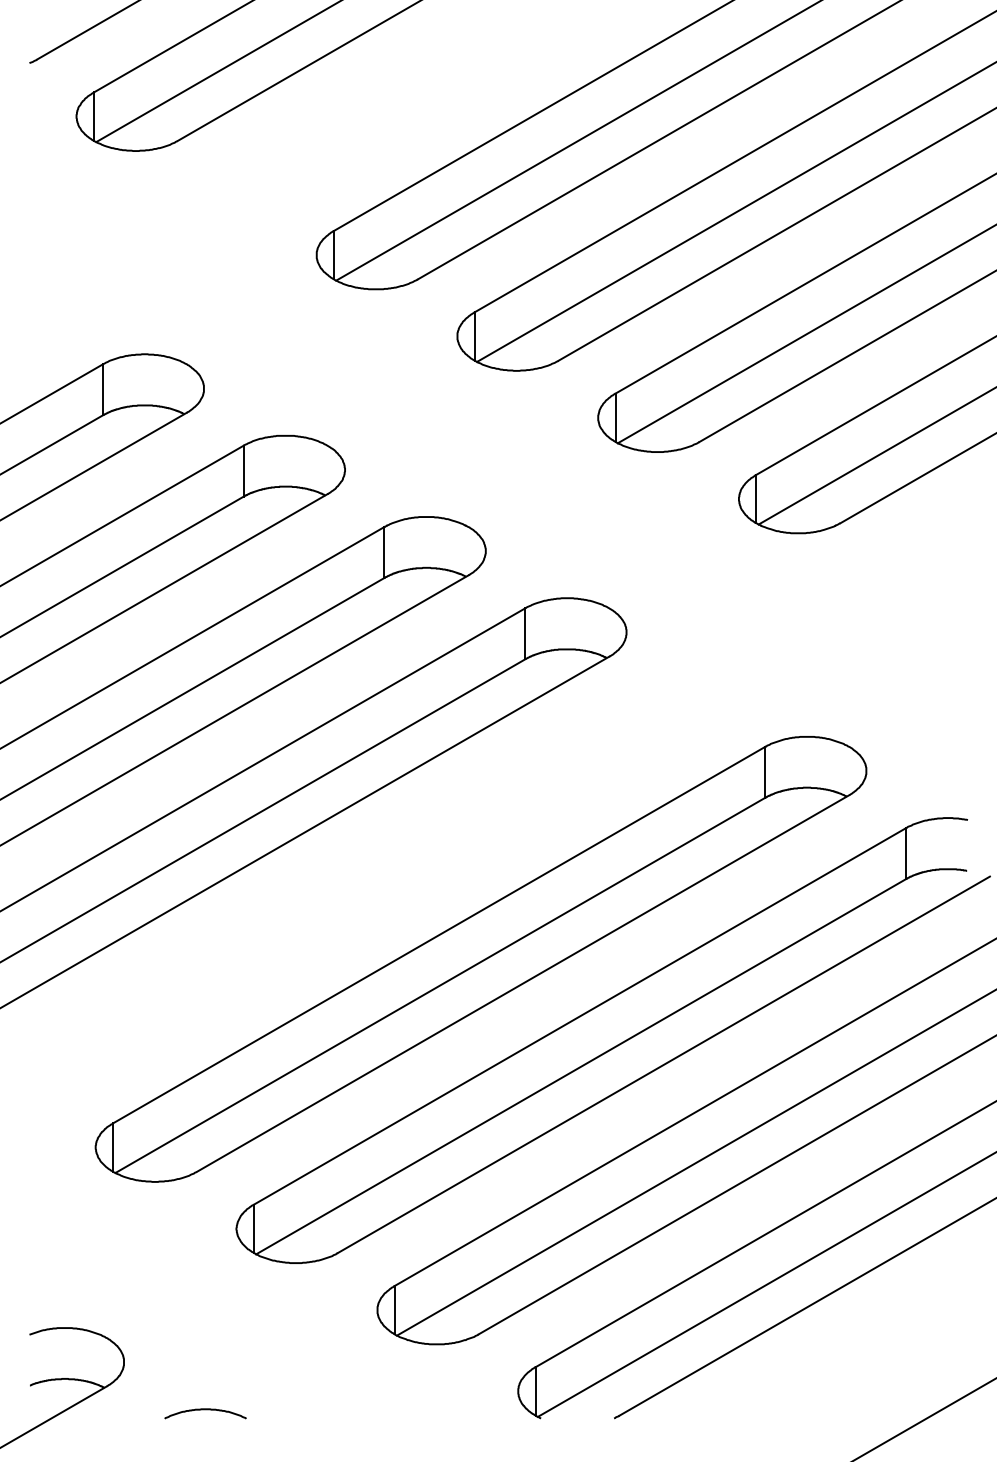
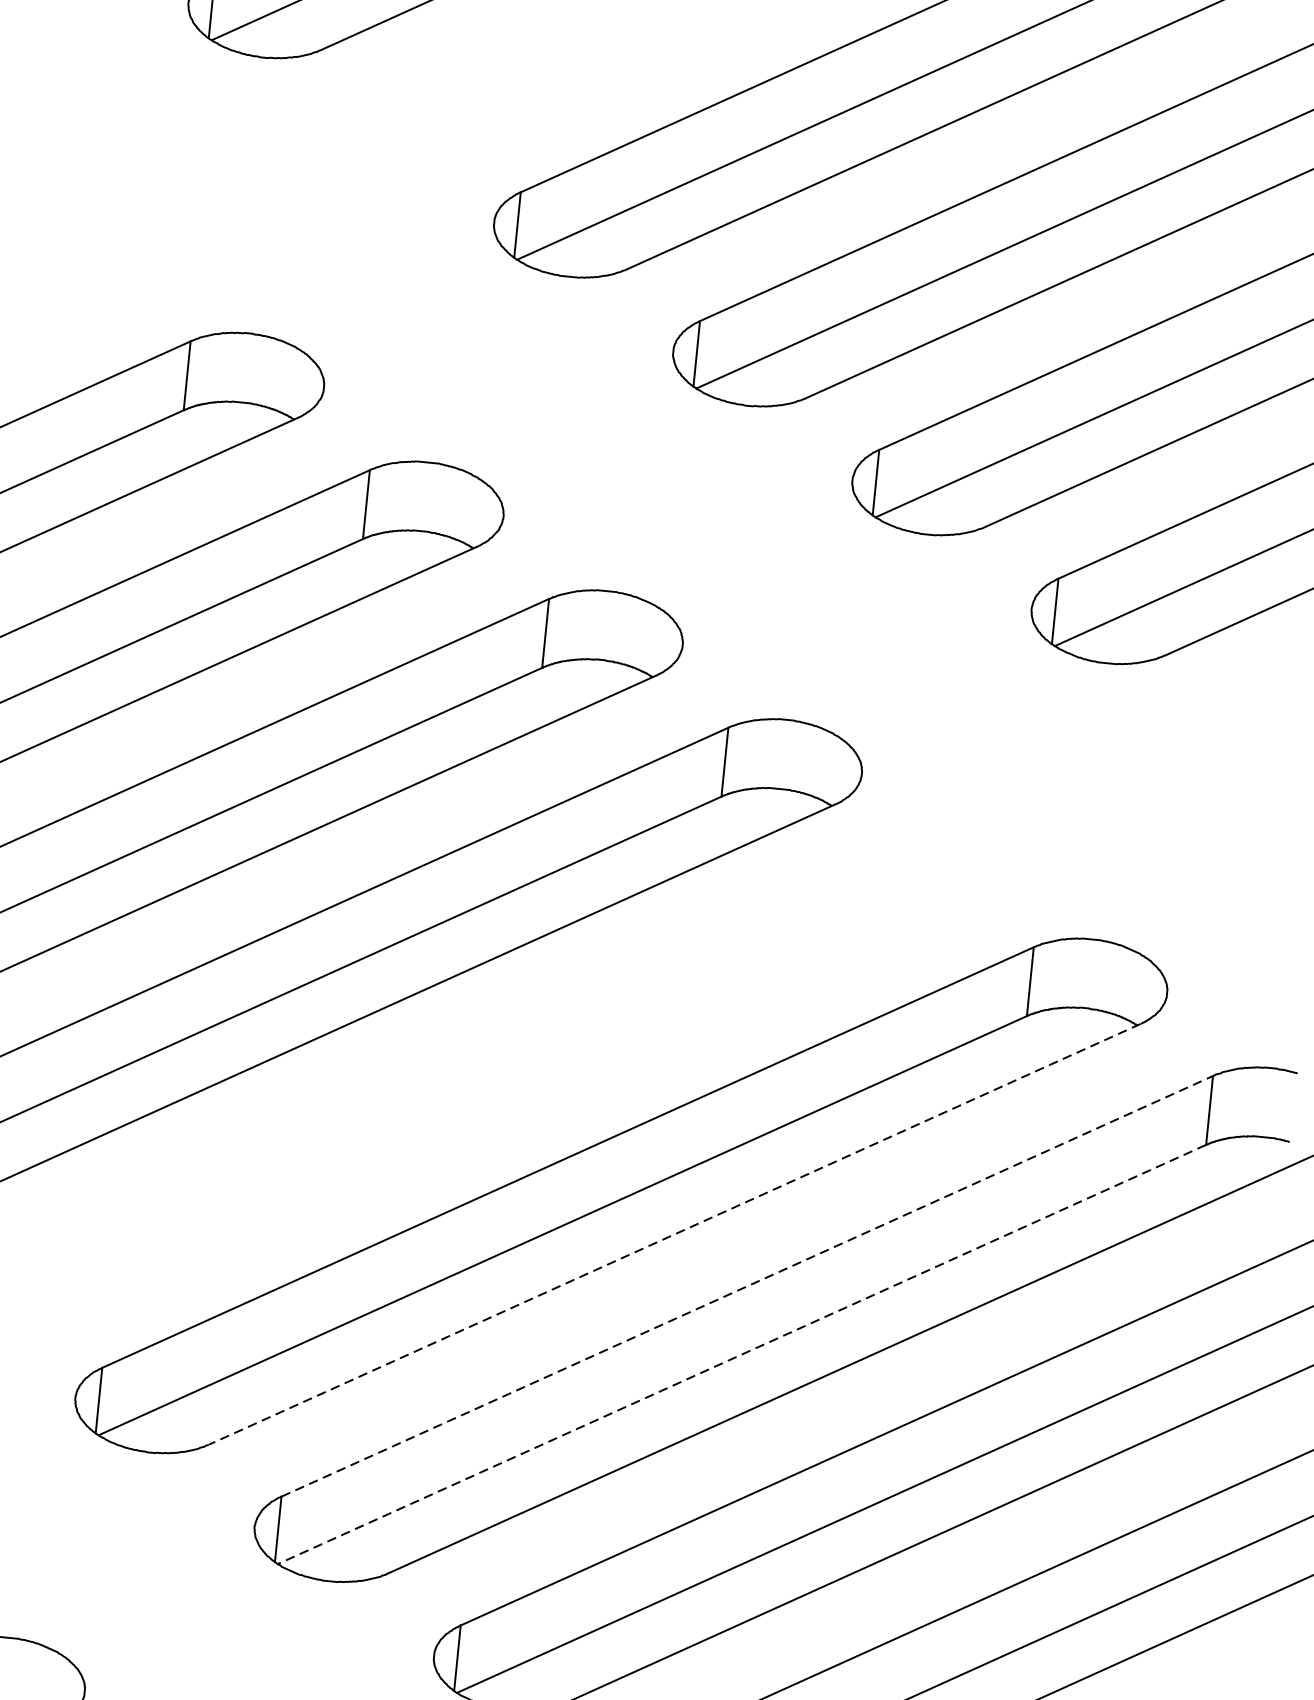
line: (522, 983) -> (673, 1234), solid -> dashed
line: (580, 1016) -> (747, 1286), solid -> dashed
line: (580, 1066) -> (741, 1354), solid -> dashed

